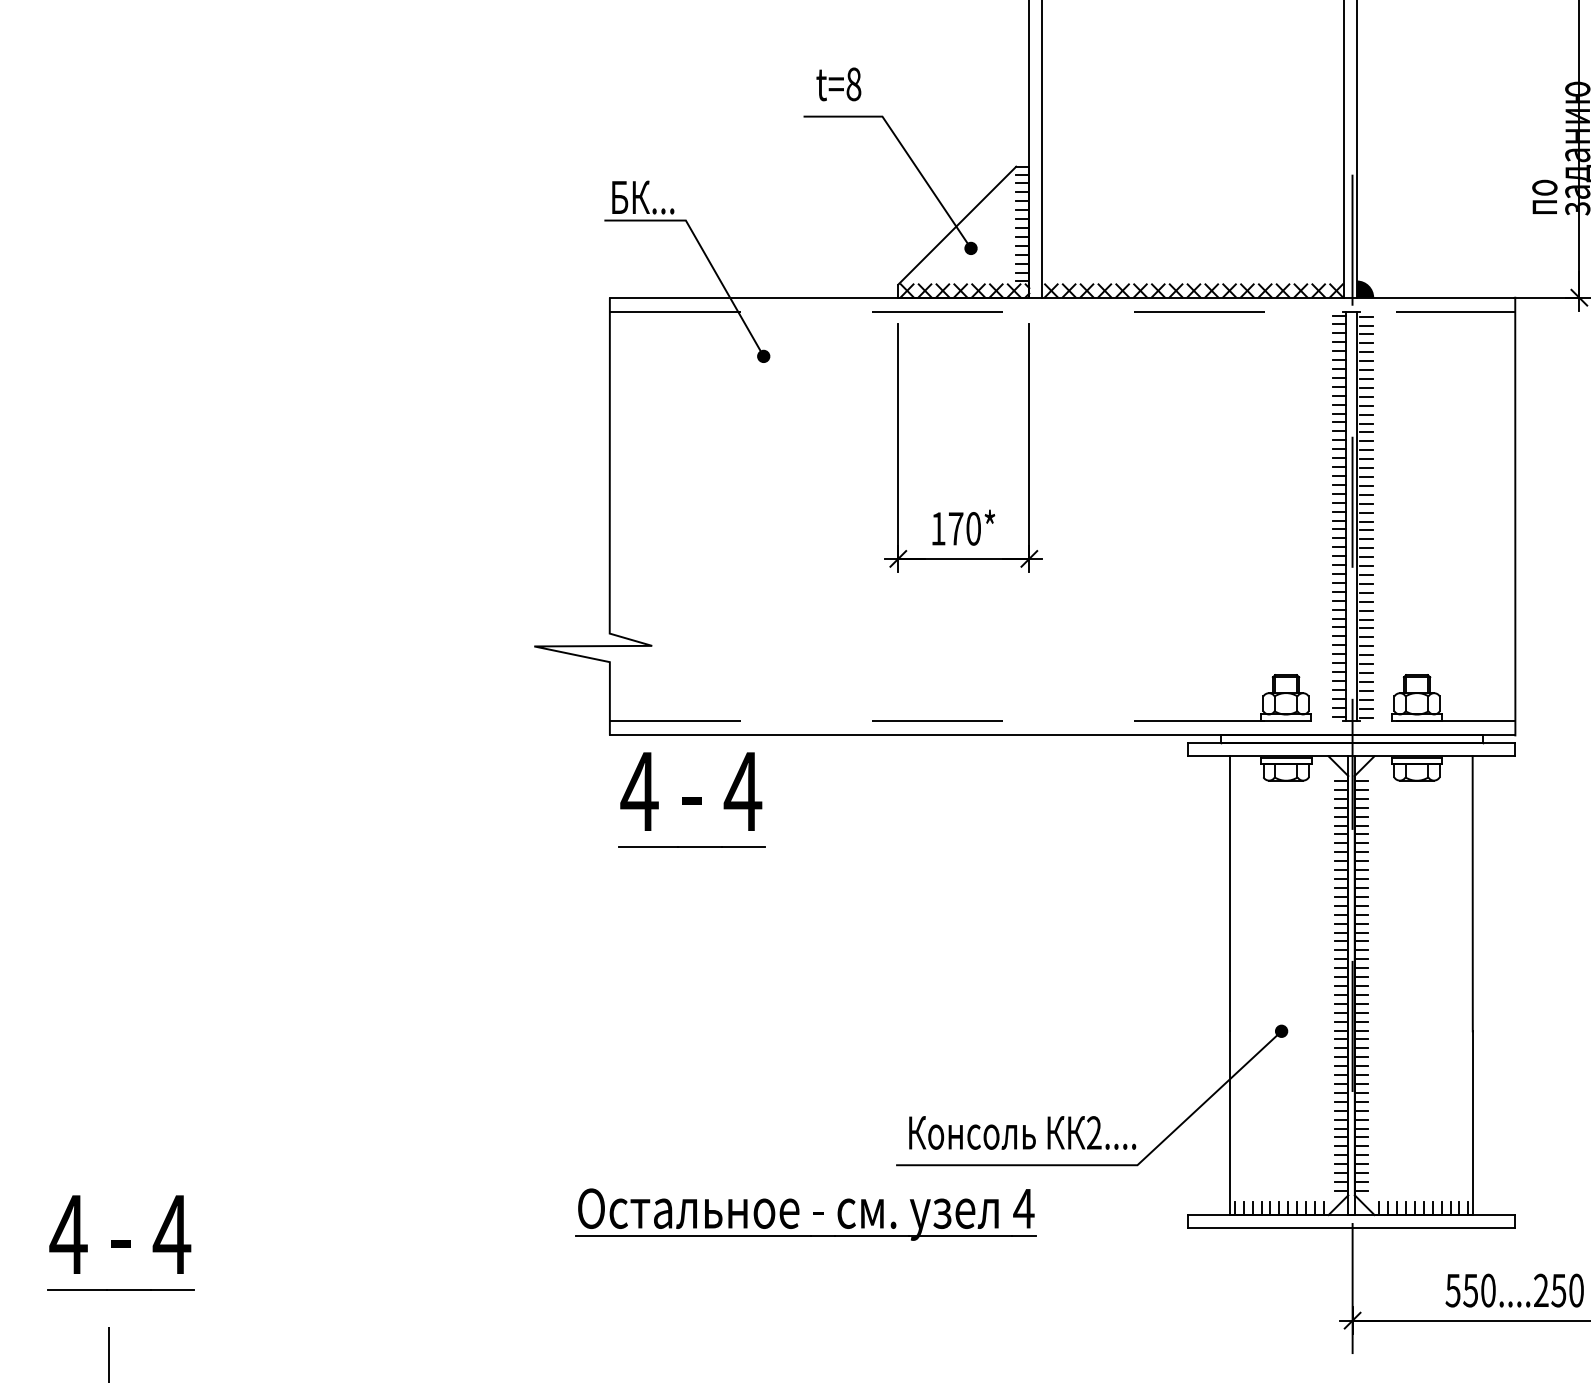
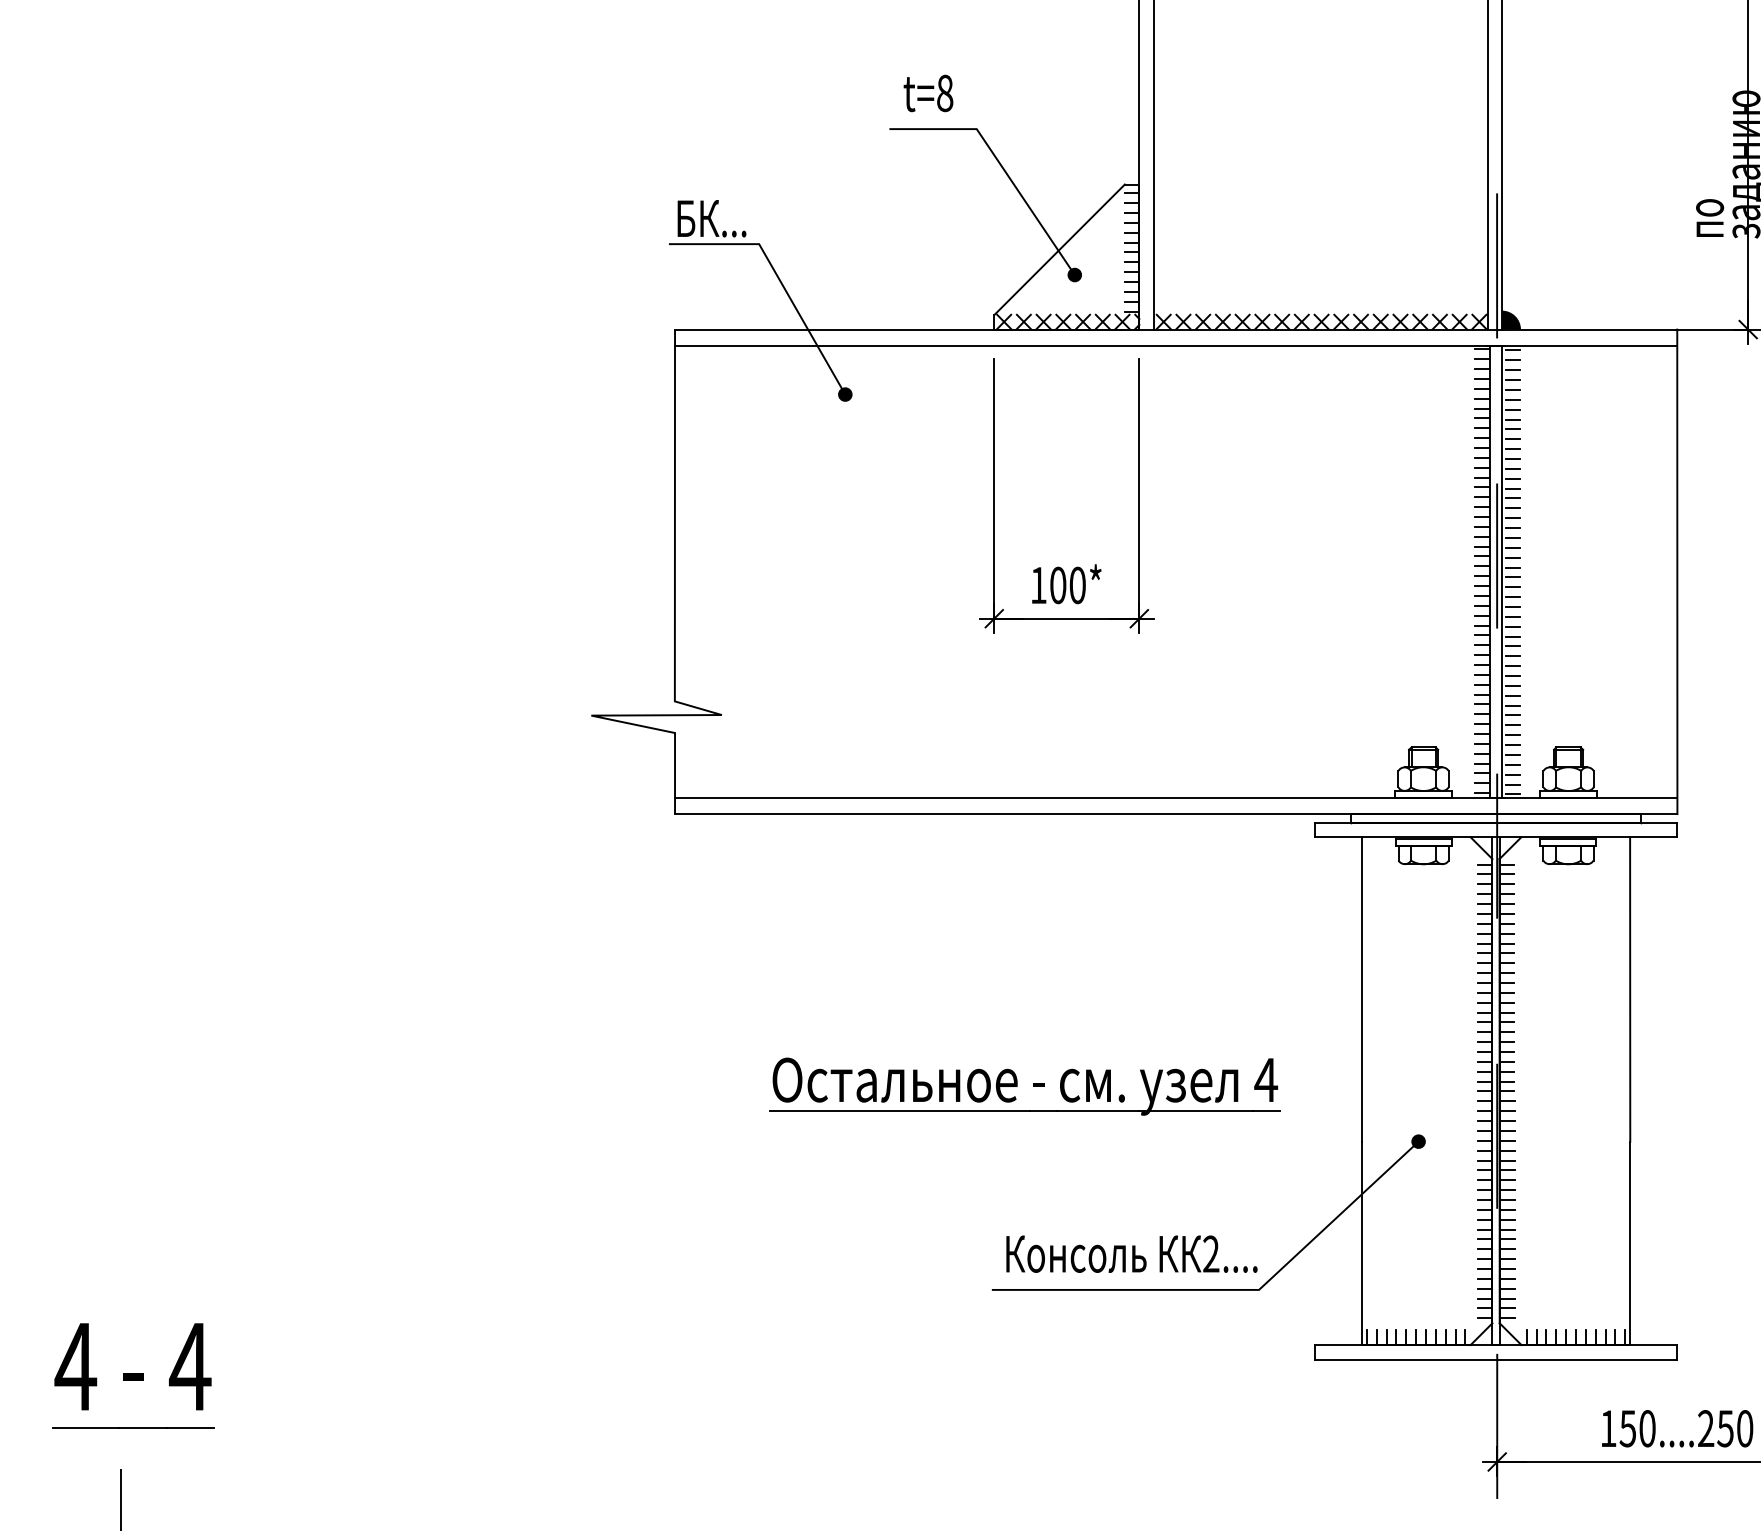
line: (1062, 312) -> (1176, 345), dashed -> solid
text: (956, 528) -> (1058, 585), 170* -> 100*
line: (1062, 721) -> (1176, 798), dashed -> solid
part: (691, 799) -> (765, 885), removed
part: (805, 1214) -> (1024, 1086), moved
text: (1452, 1290) -> (1607, 1428), 550....250 -> 150....250

